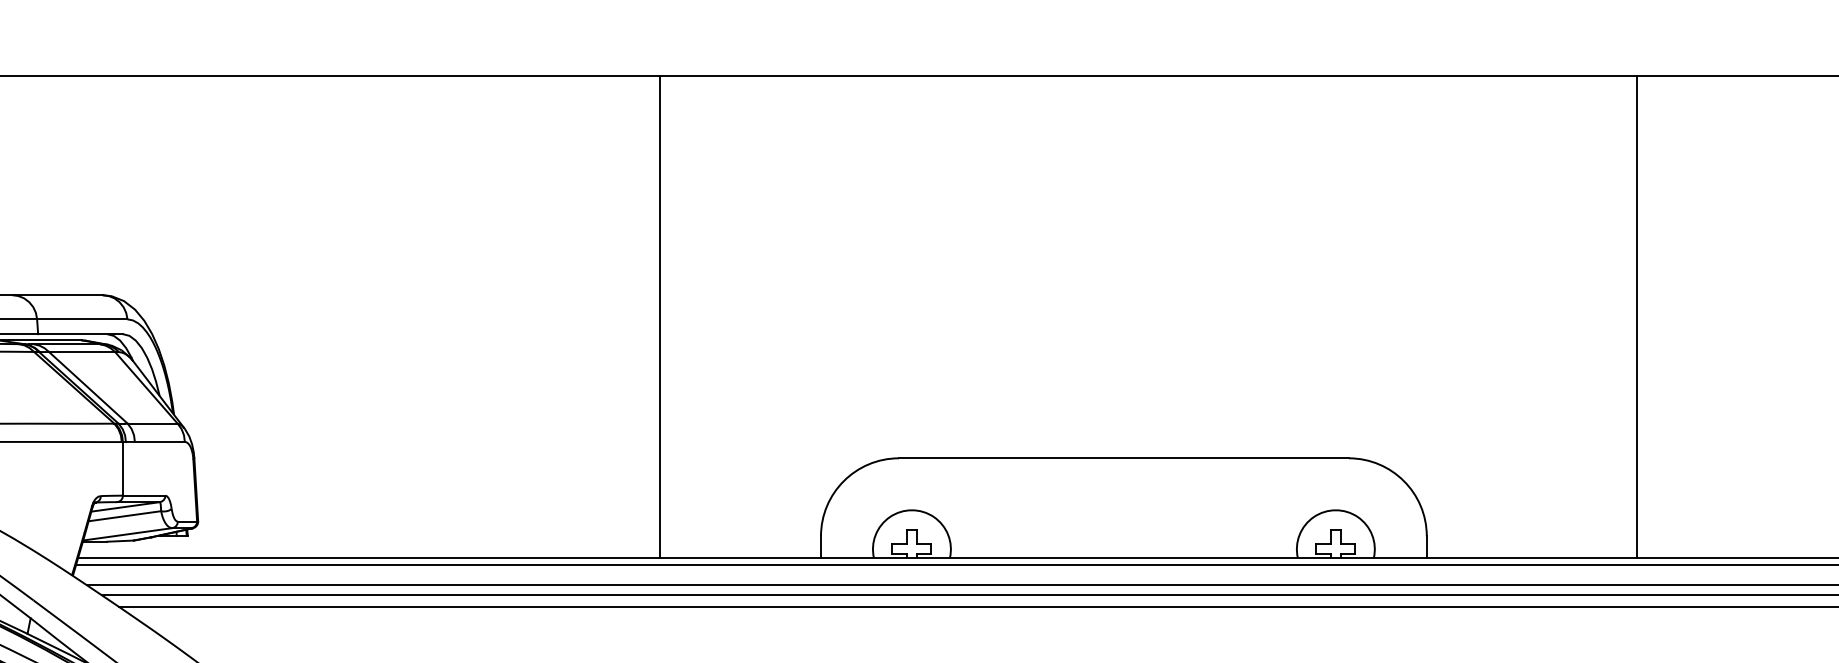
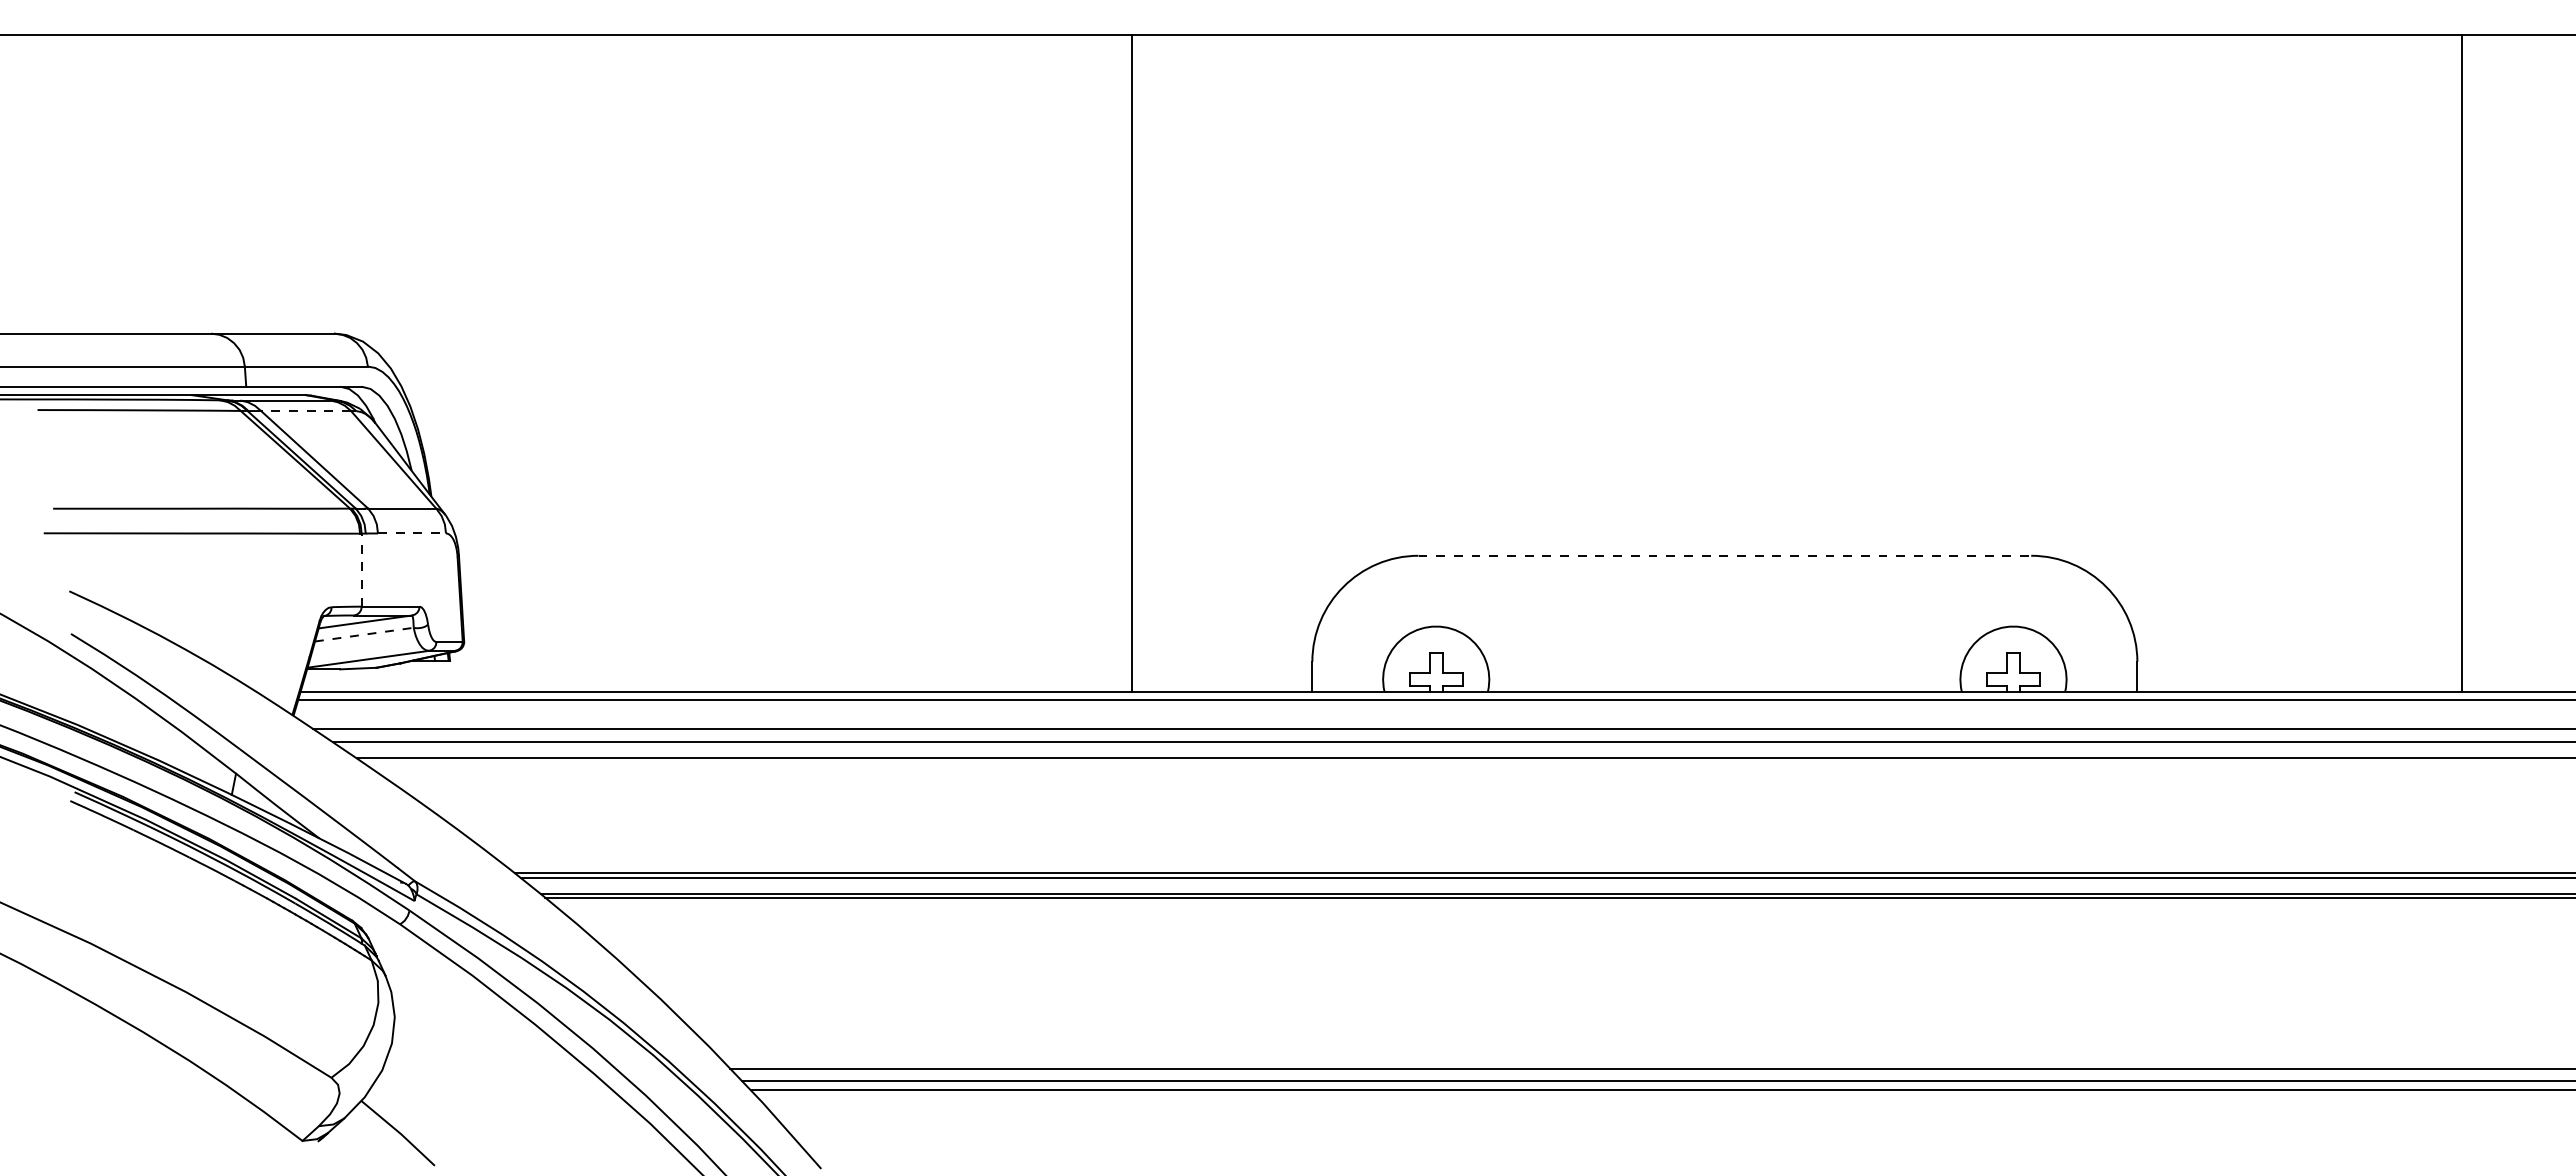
line: (659, 317) -> (1131, 363), moved
line: (1636, 317) -> (2461, 363), moved
line: (82, 351) -> (306, 410), solid -> dashed
line: (160, 441) -> (412, 533), solid -> dashed
line: (1124, 458) -> (1725, 555), solid -> dashed
line: (122, 468) -> (361, 569), solid -> dashed
line: (124, 516) -> (364, 634), solid -> dashed

